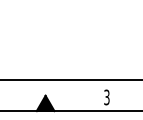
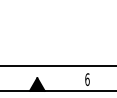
text: (106, 97) -> (87, 79), 3 -> 6

